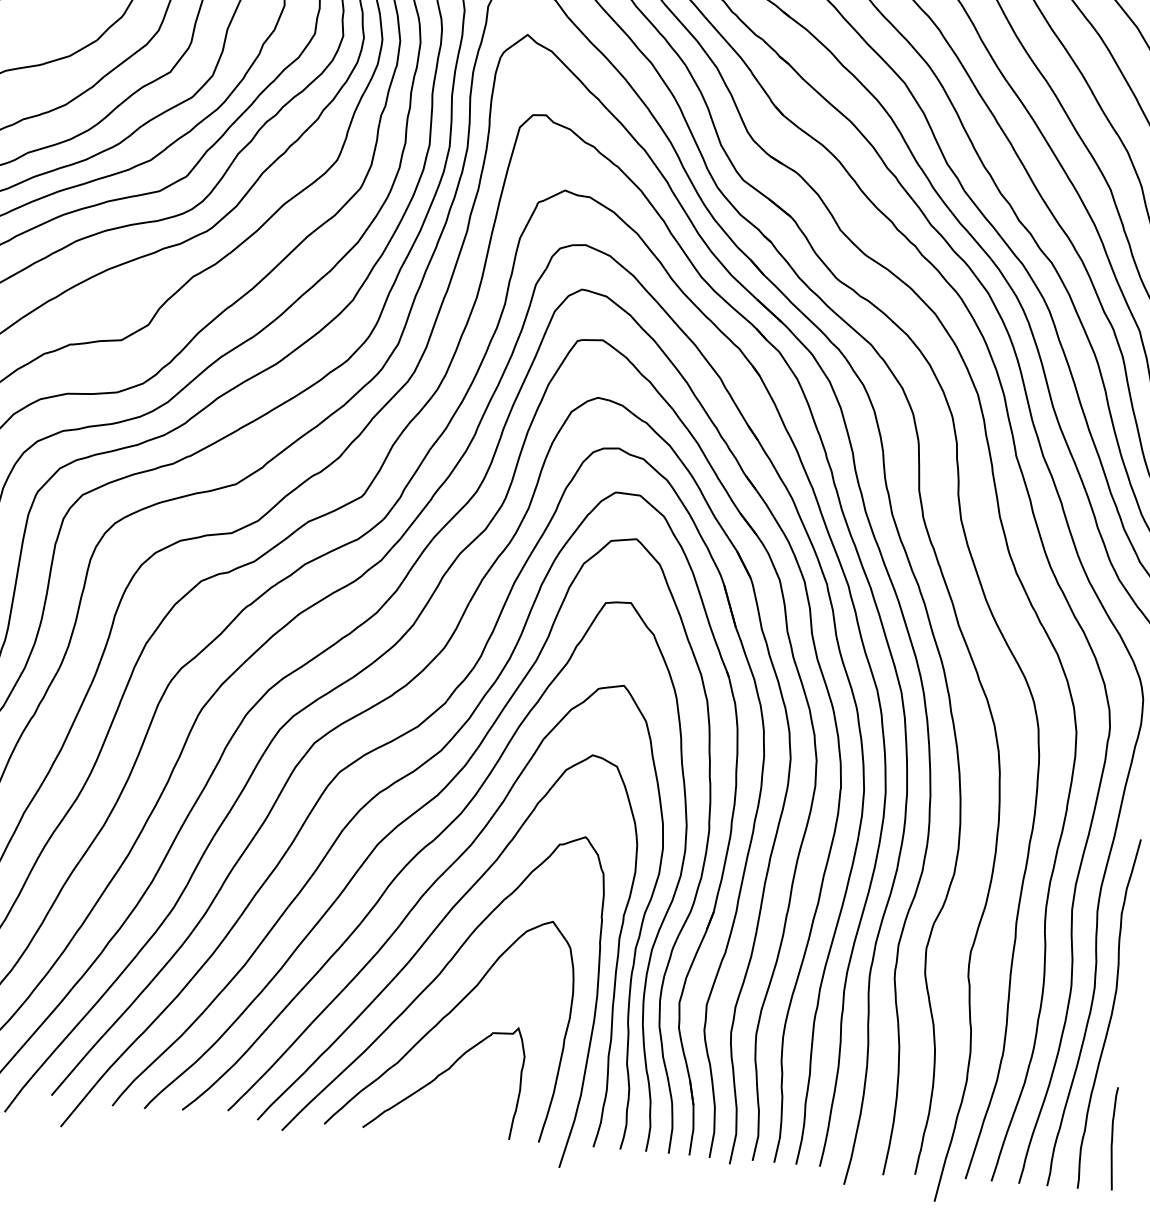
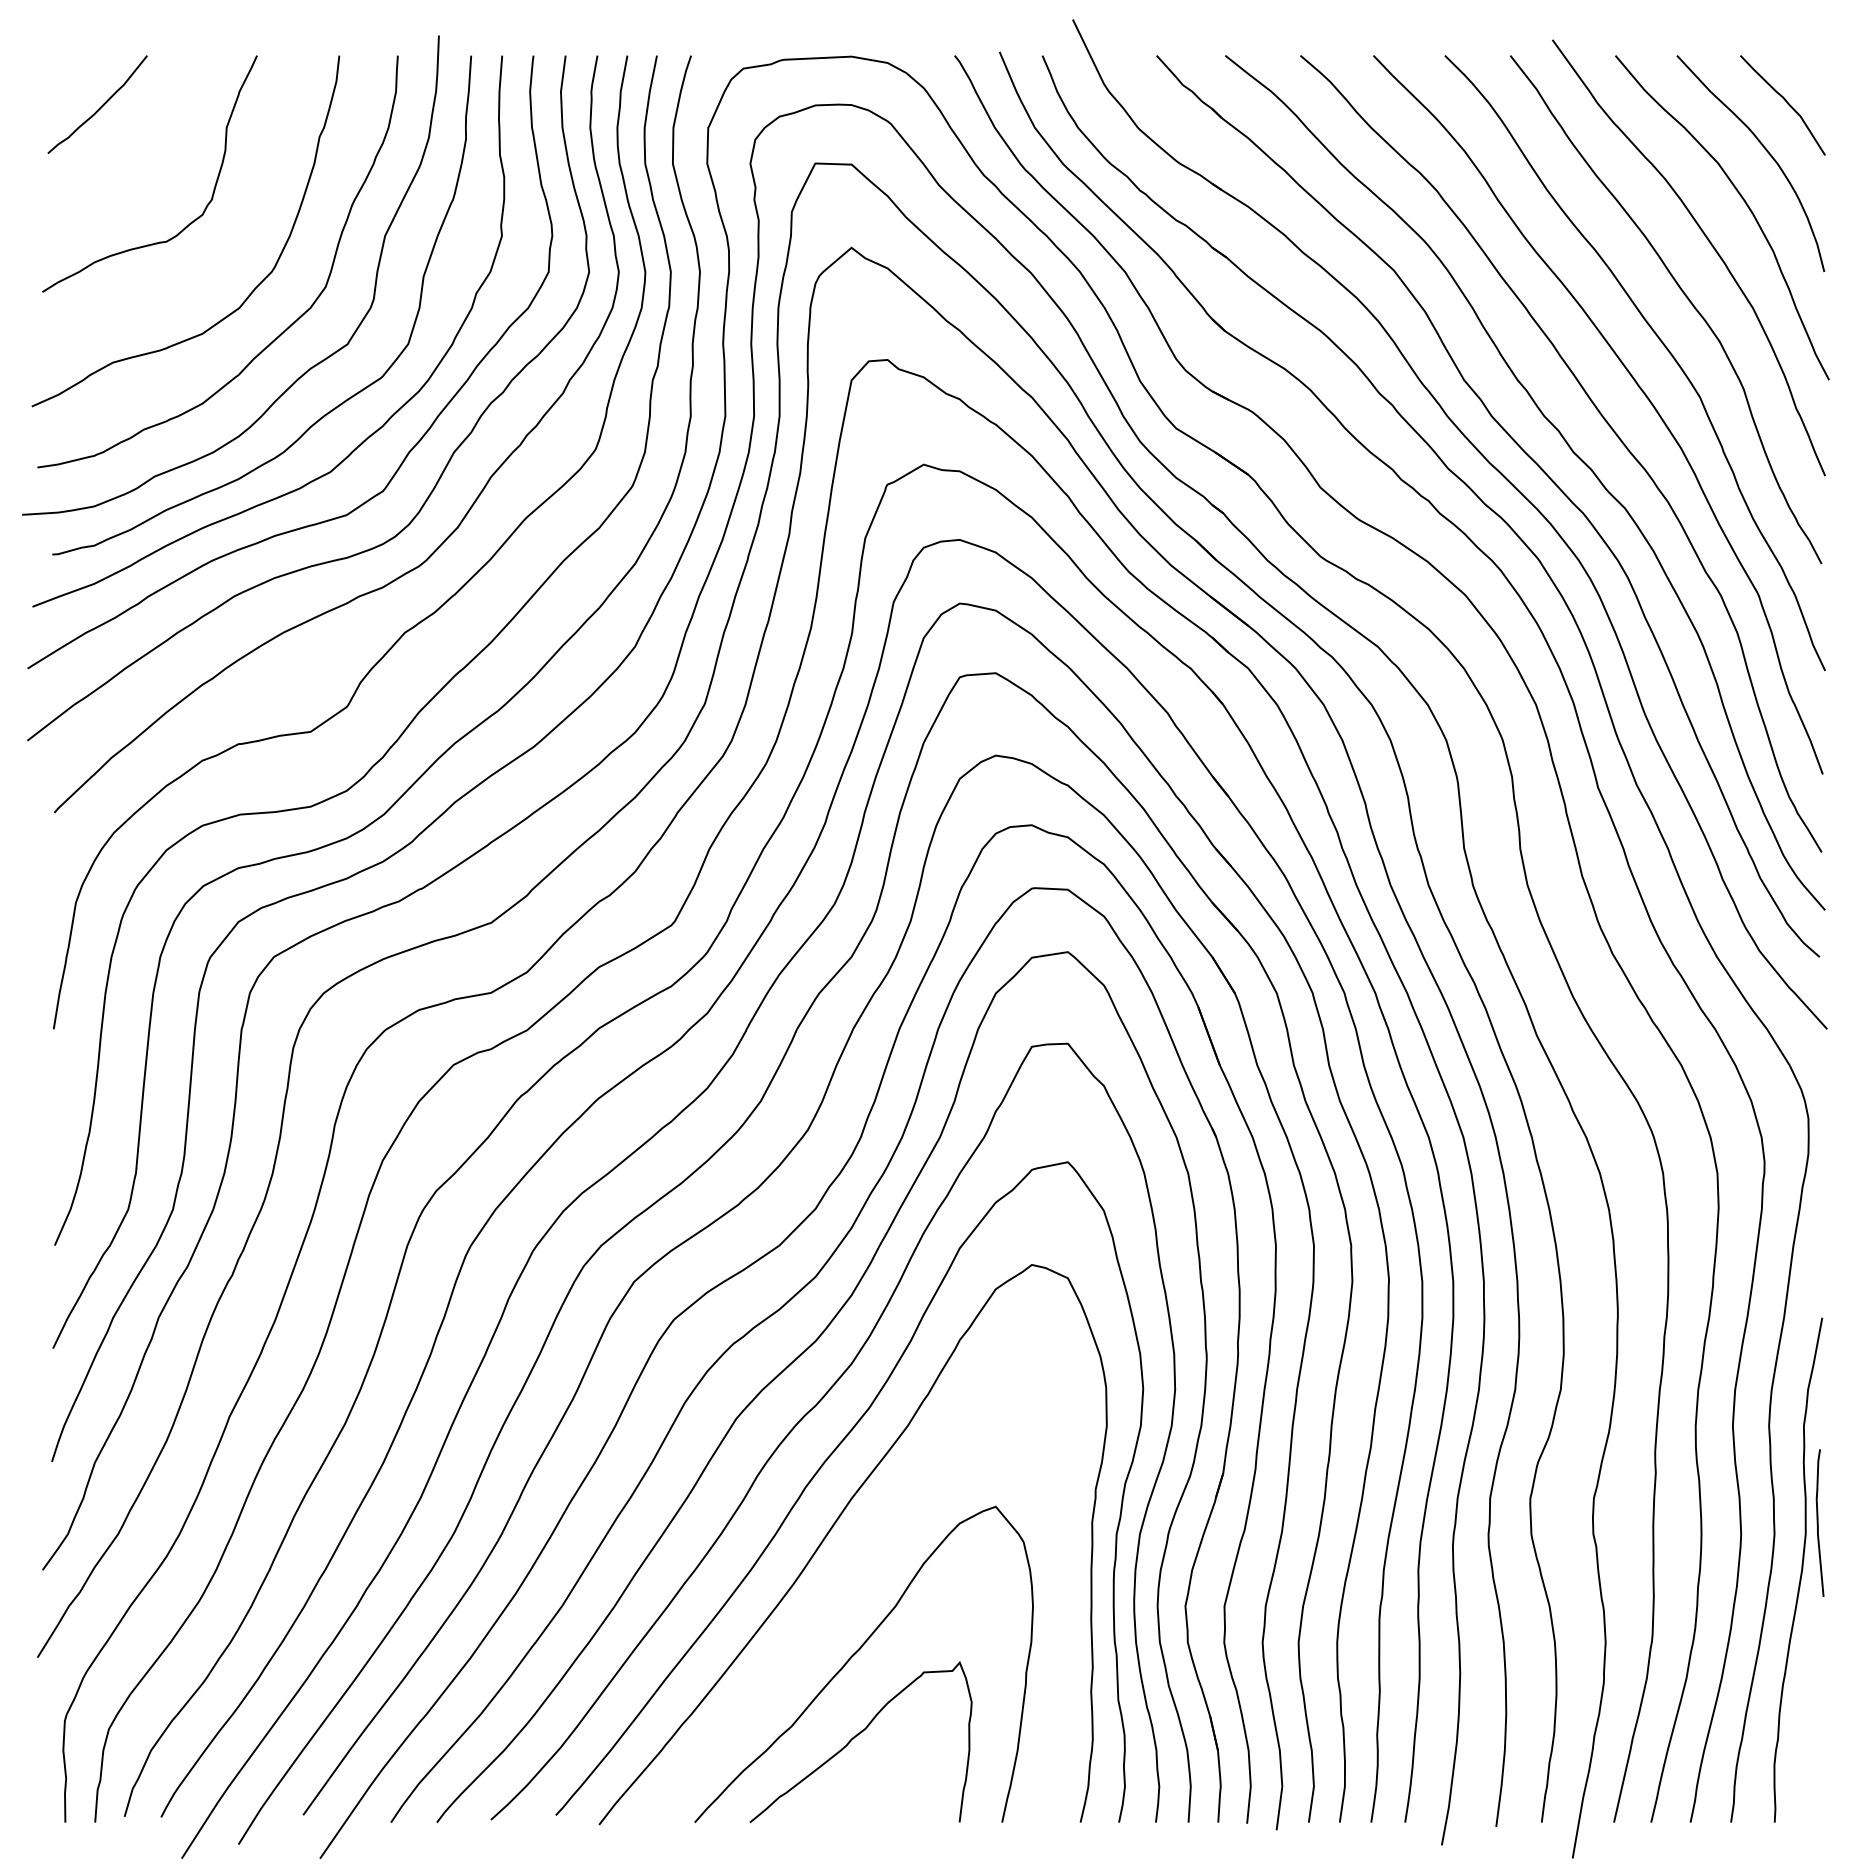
curve: (435, 979) -> (835, 1603), removed
curve: (1112, 1138) -> (1818, 1522), moved

